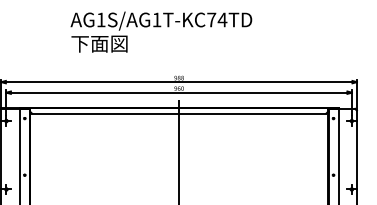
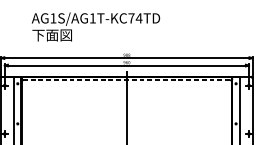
text: (161, 31) -> (96, 26), moved
line: (179, 113) -> (127, 80), solid -> dashed

